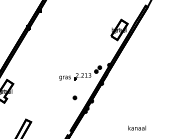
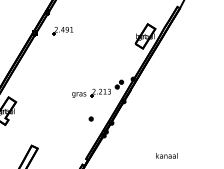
part: (51, 25) -> (62, 30), added

